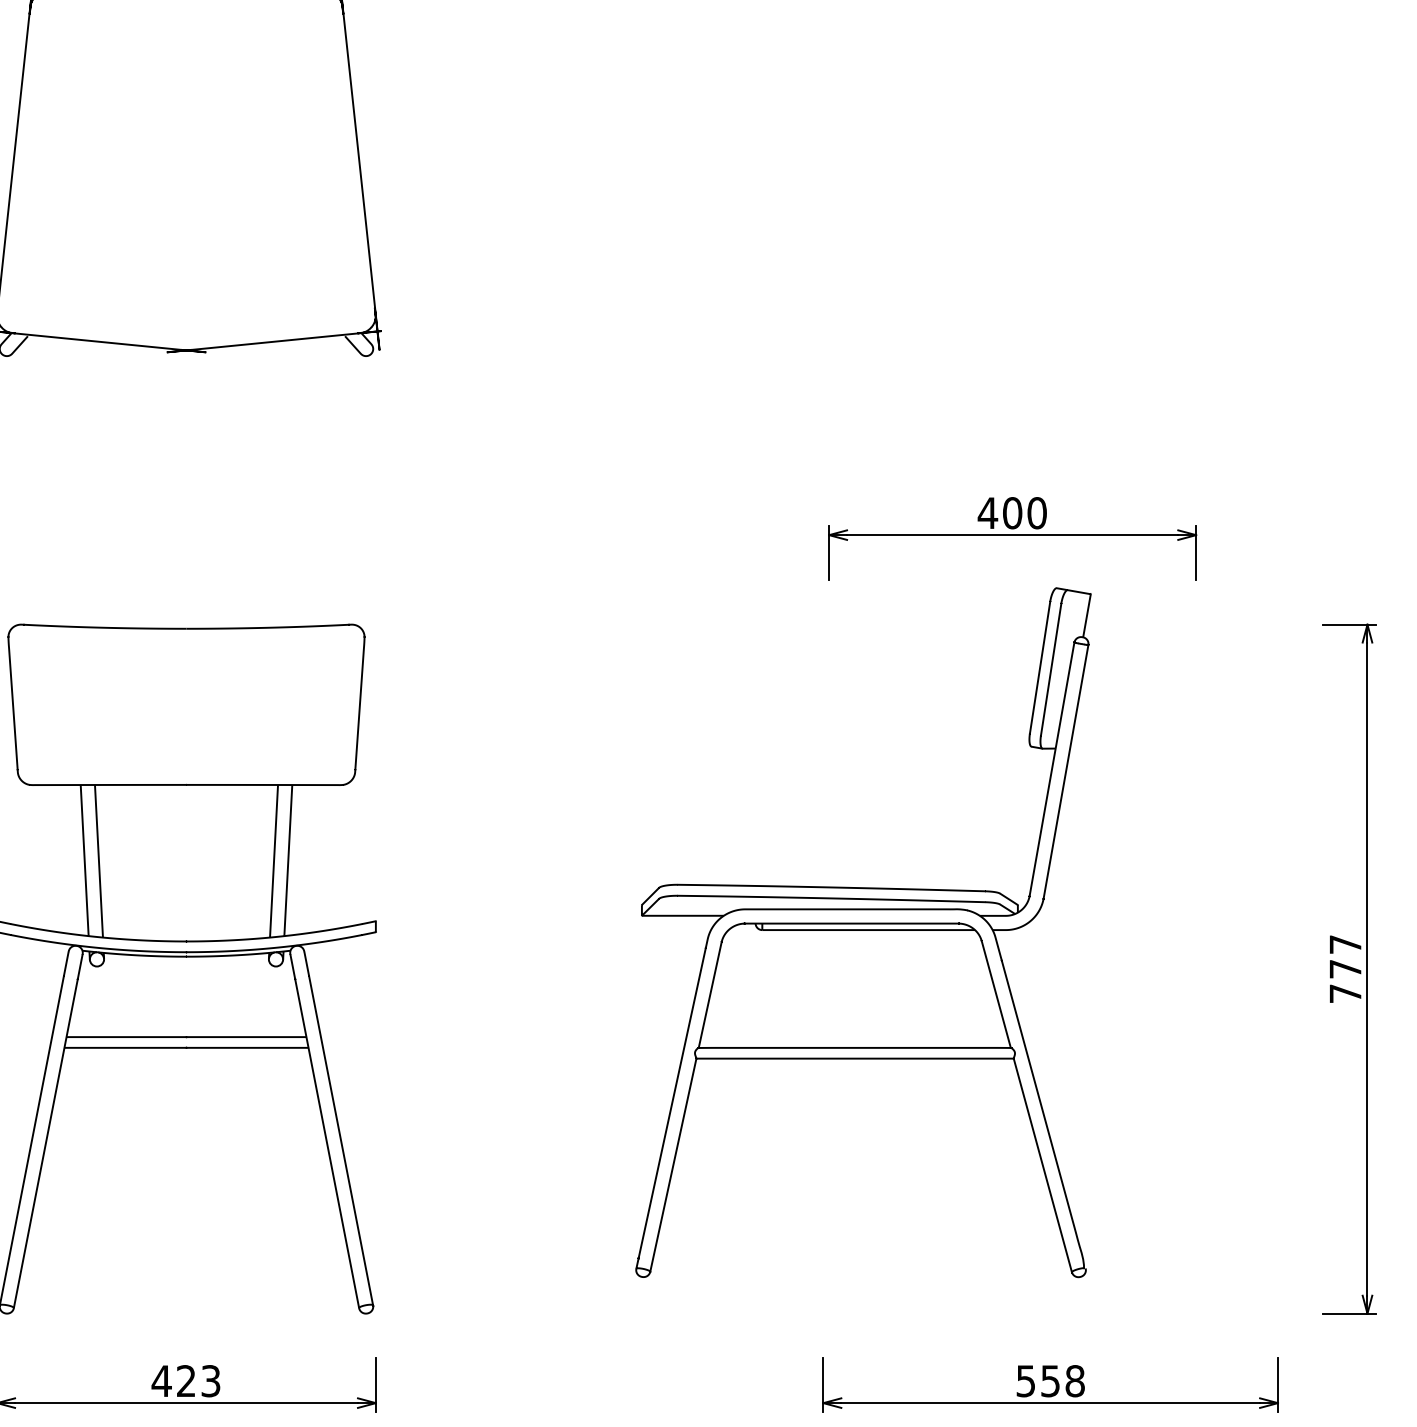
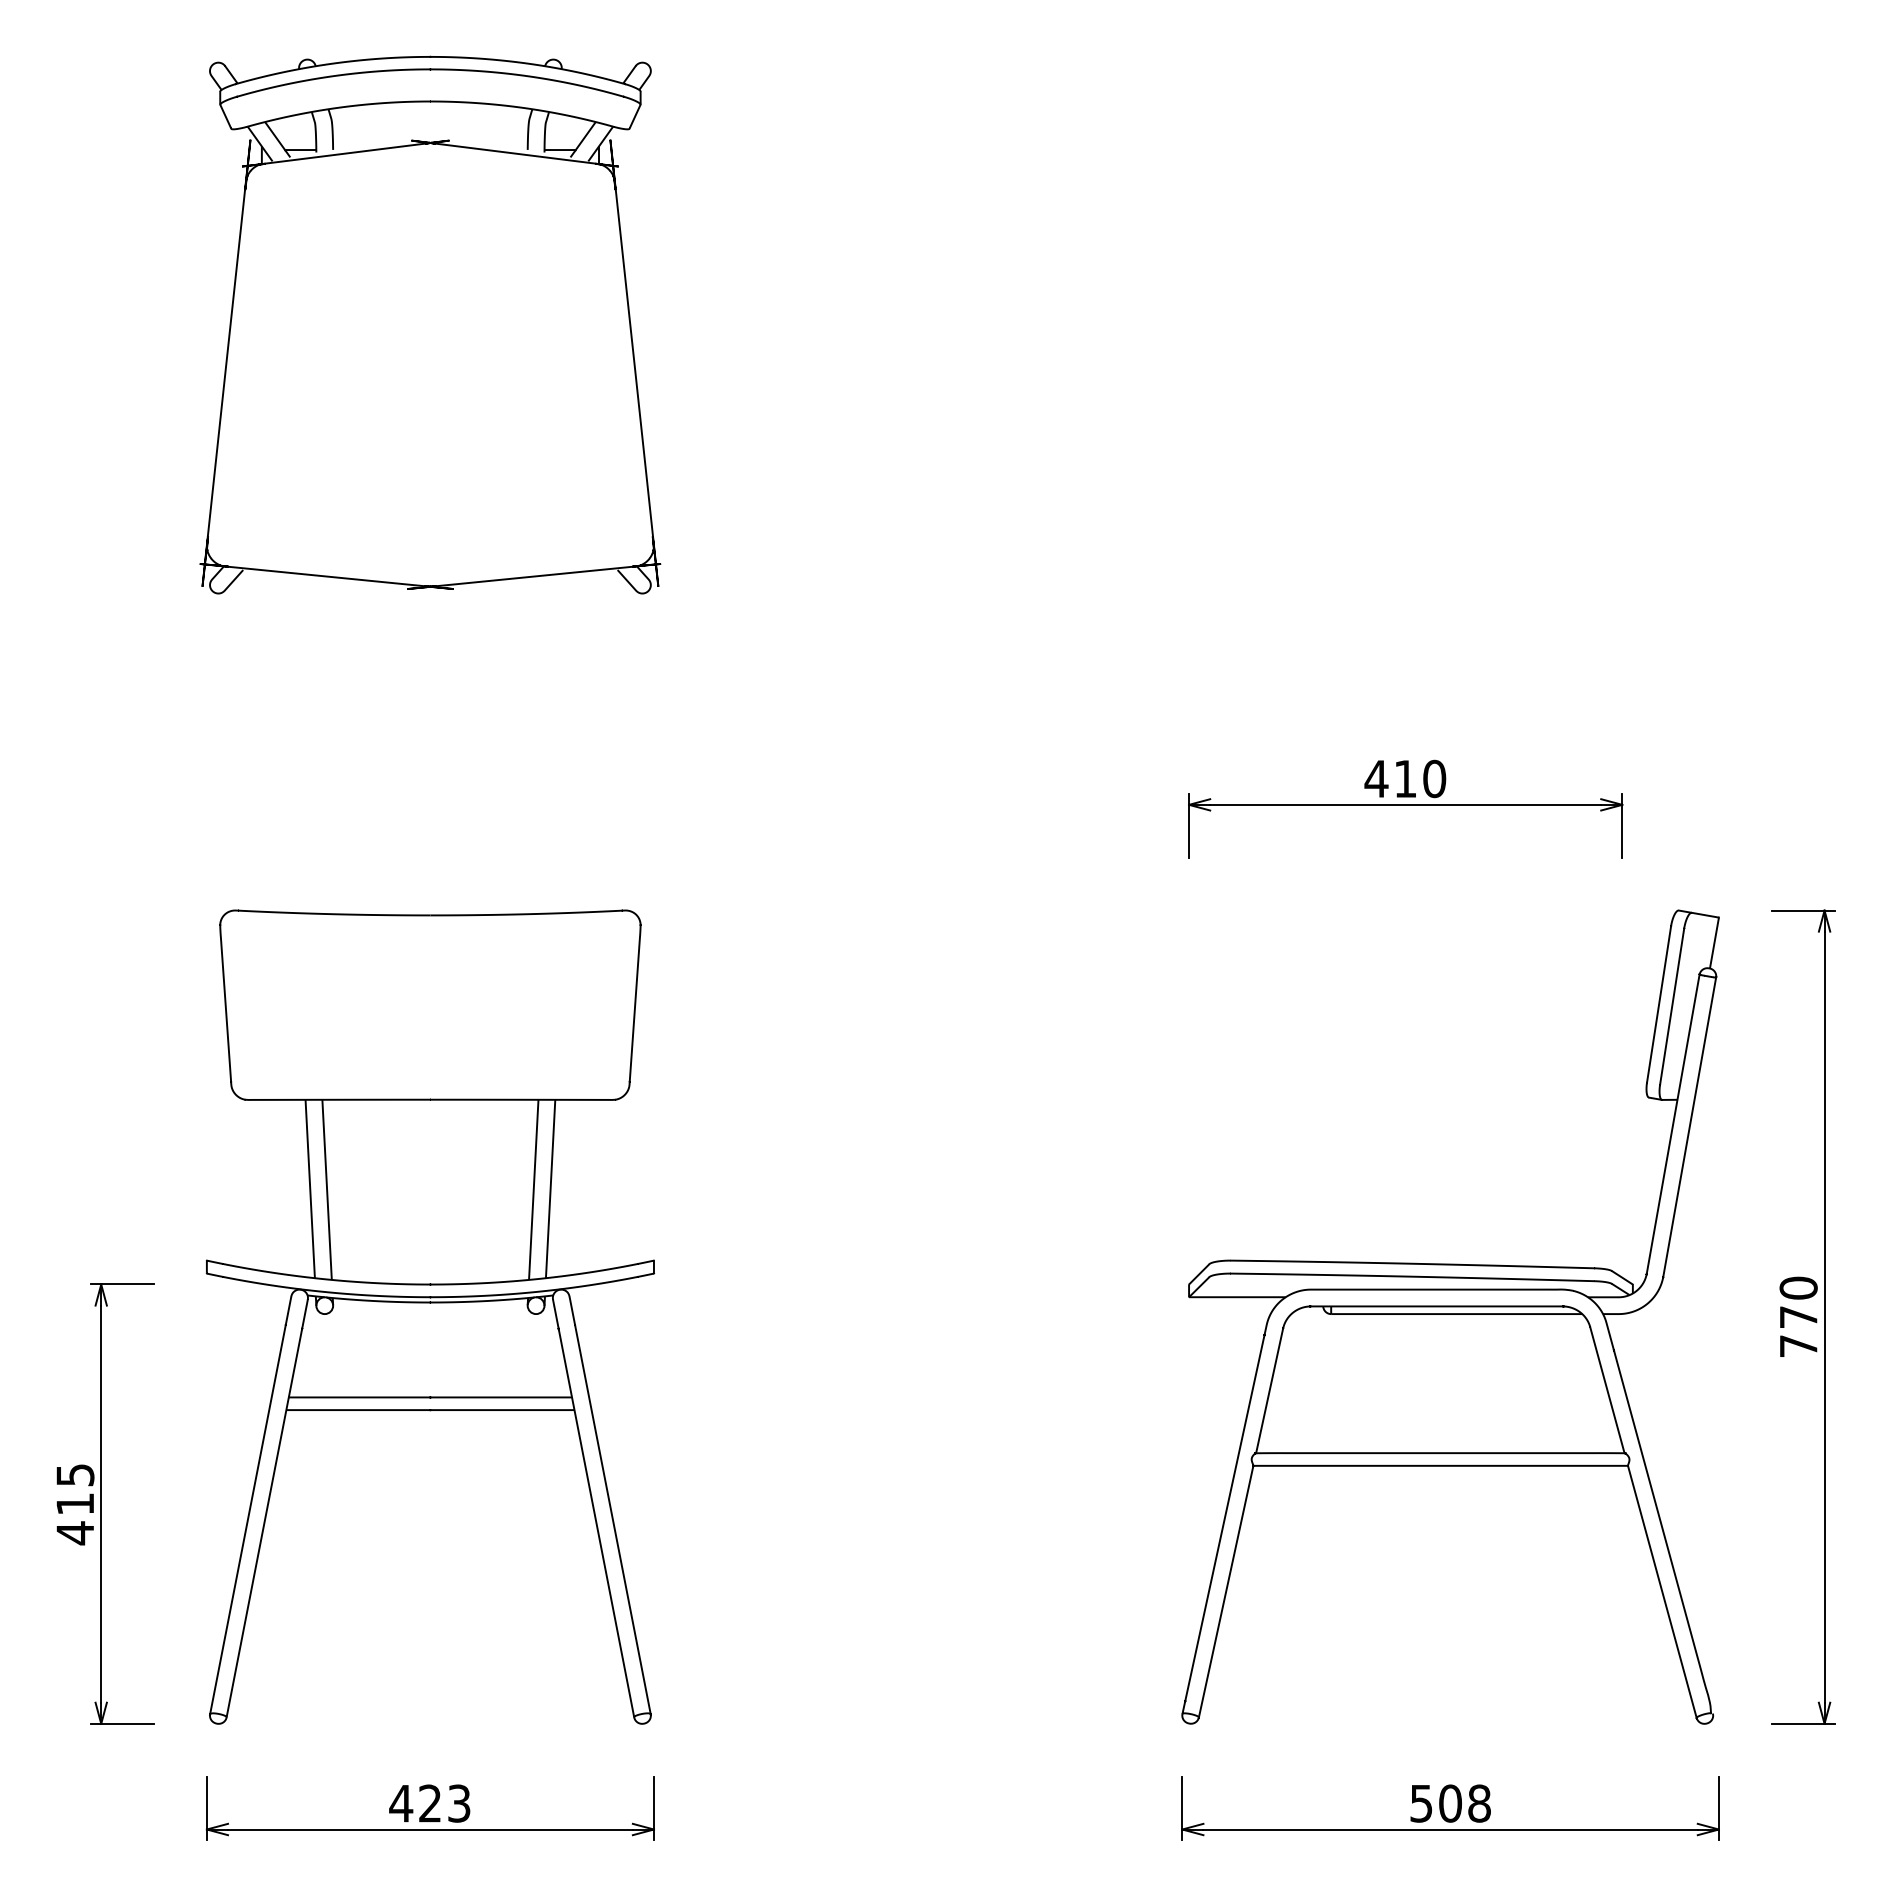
text: (1012, 512) -> (1405, 778), 400 -> 410
part: (863, 932) -> (1450, 1316), moved
text: (1345, 943) -> (1798, 1287), 777 -> 770
text: (1050, 1381) -> (1450, 1803), 558 -> 508

